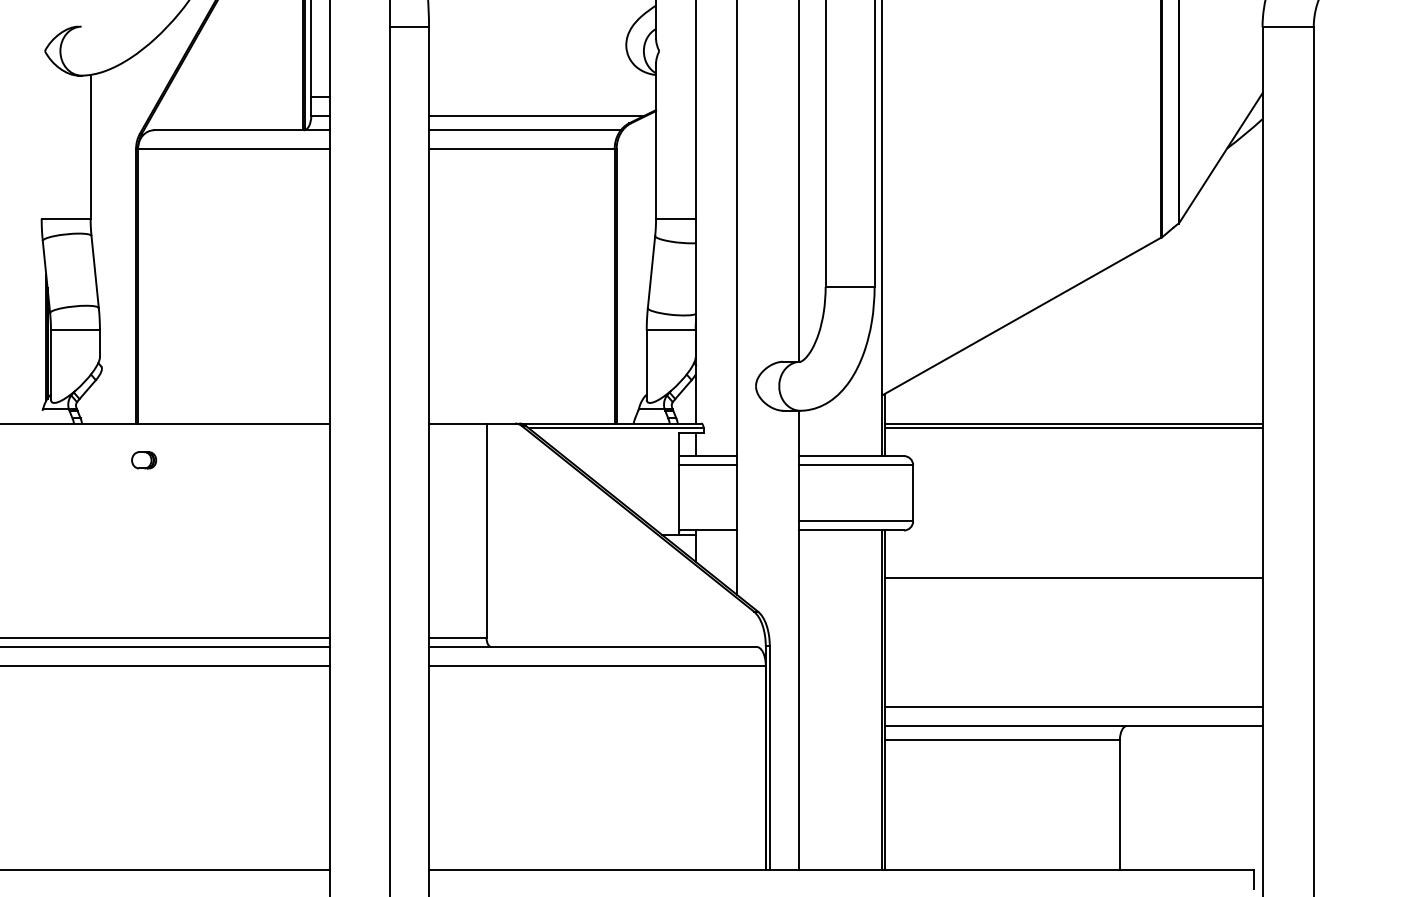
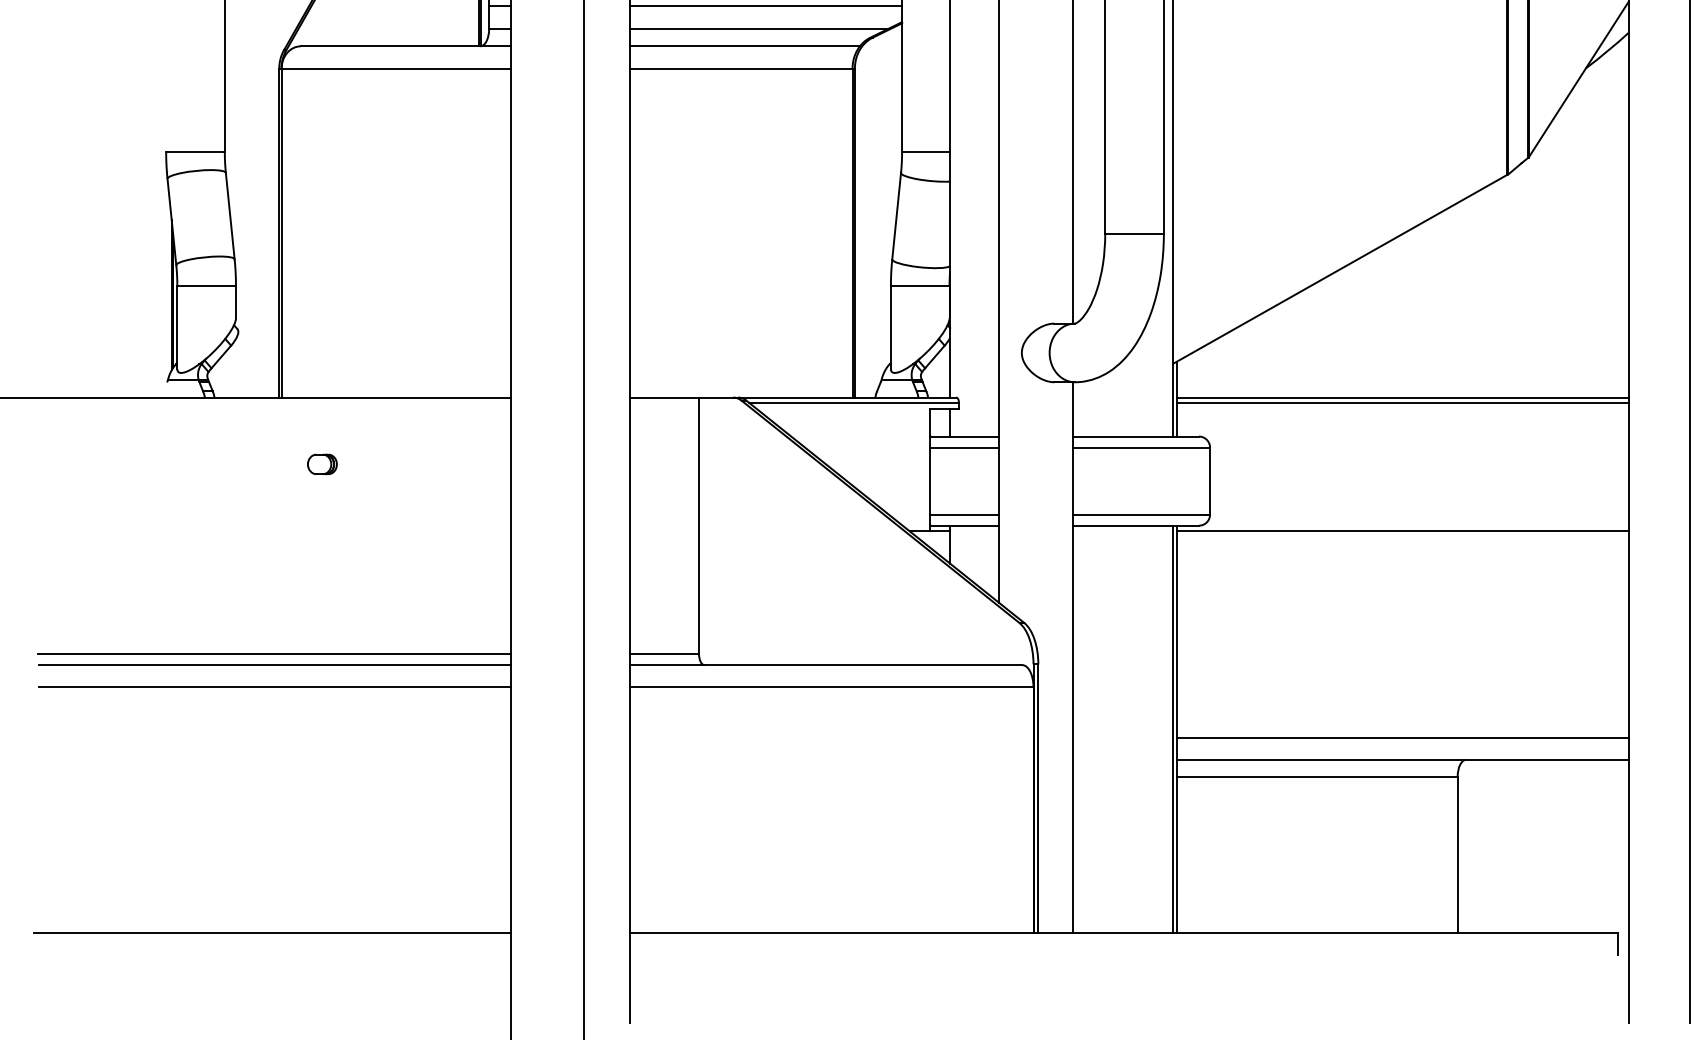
line: (542, 96) -> (766, 5), added
part: (144, 460) -> (322, 464), moved
line: (707, 521) -> (963, 514), added
line: (1073, 578) -> (1402, 531), moved

